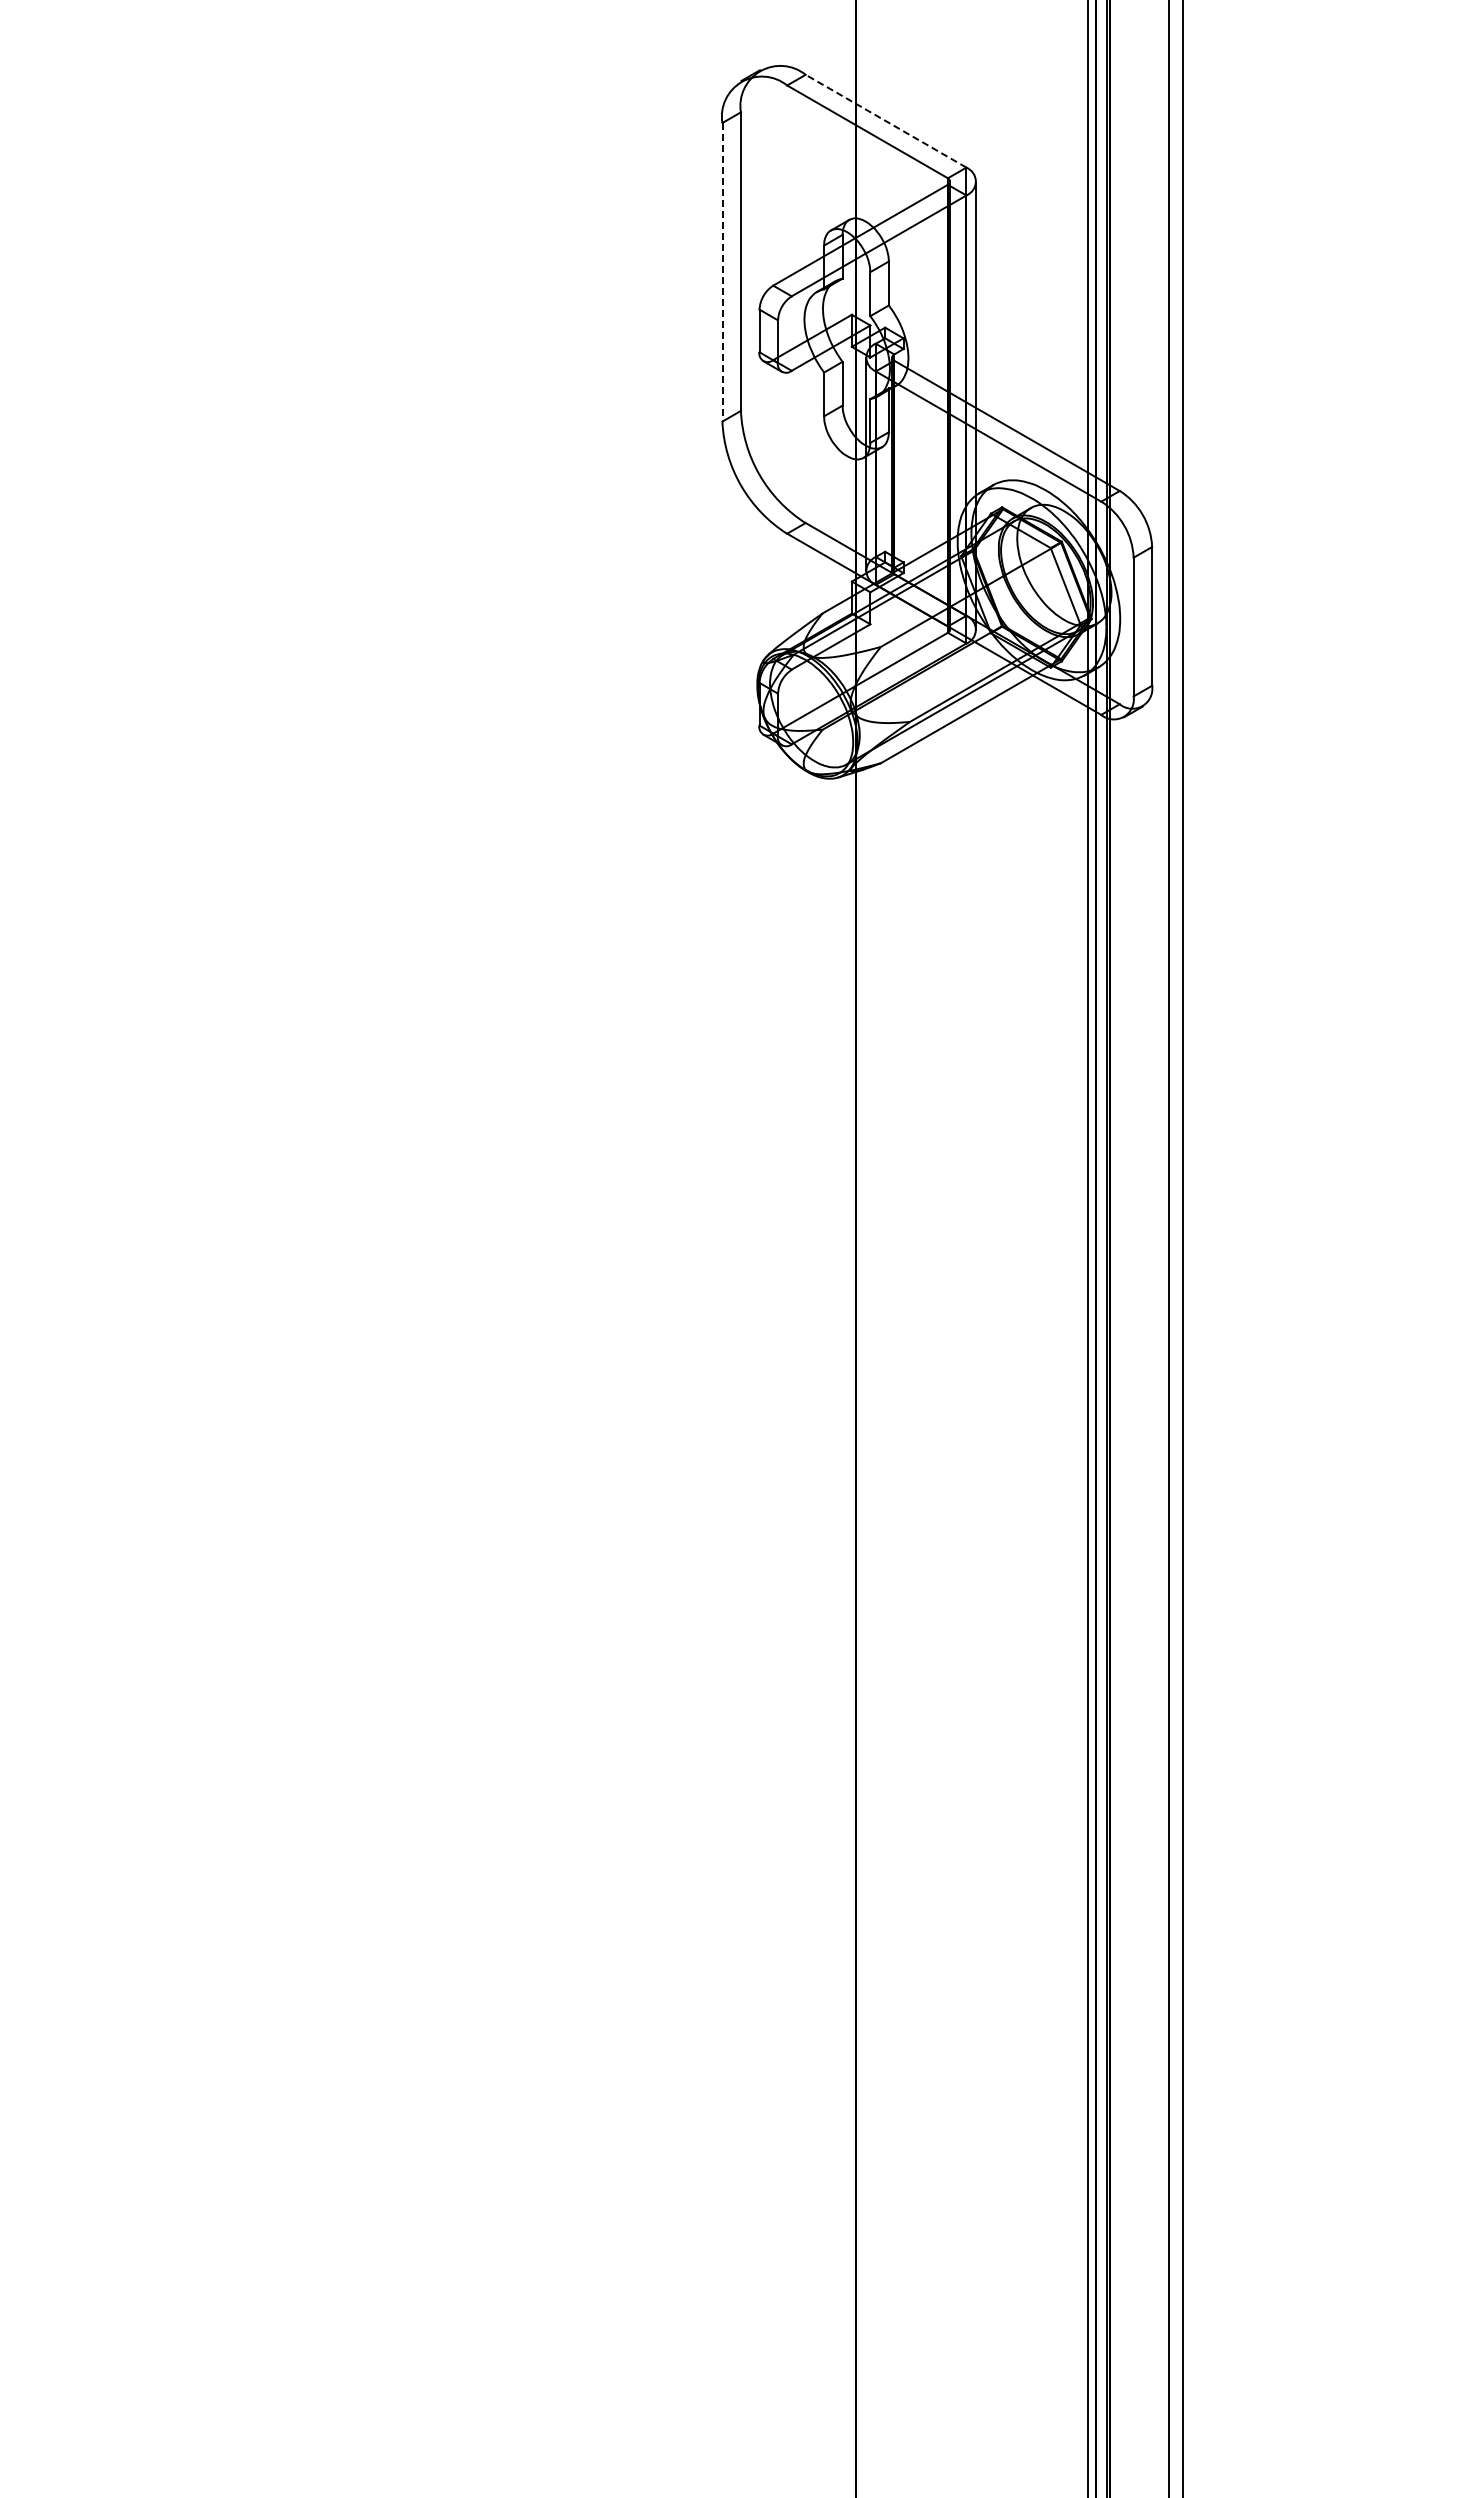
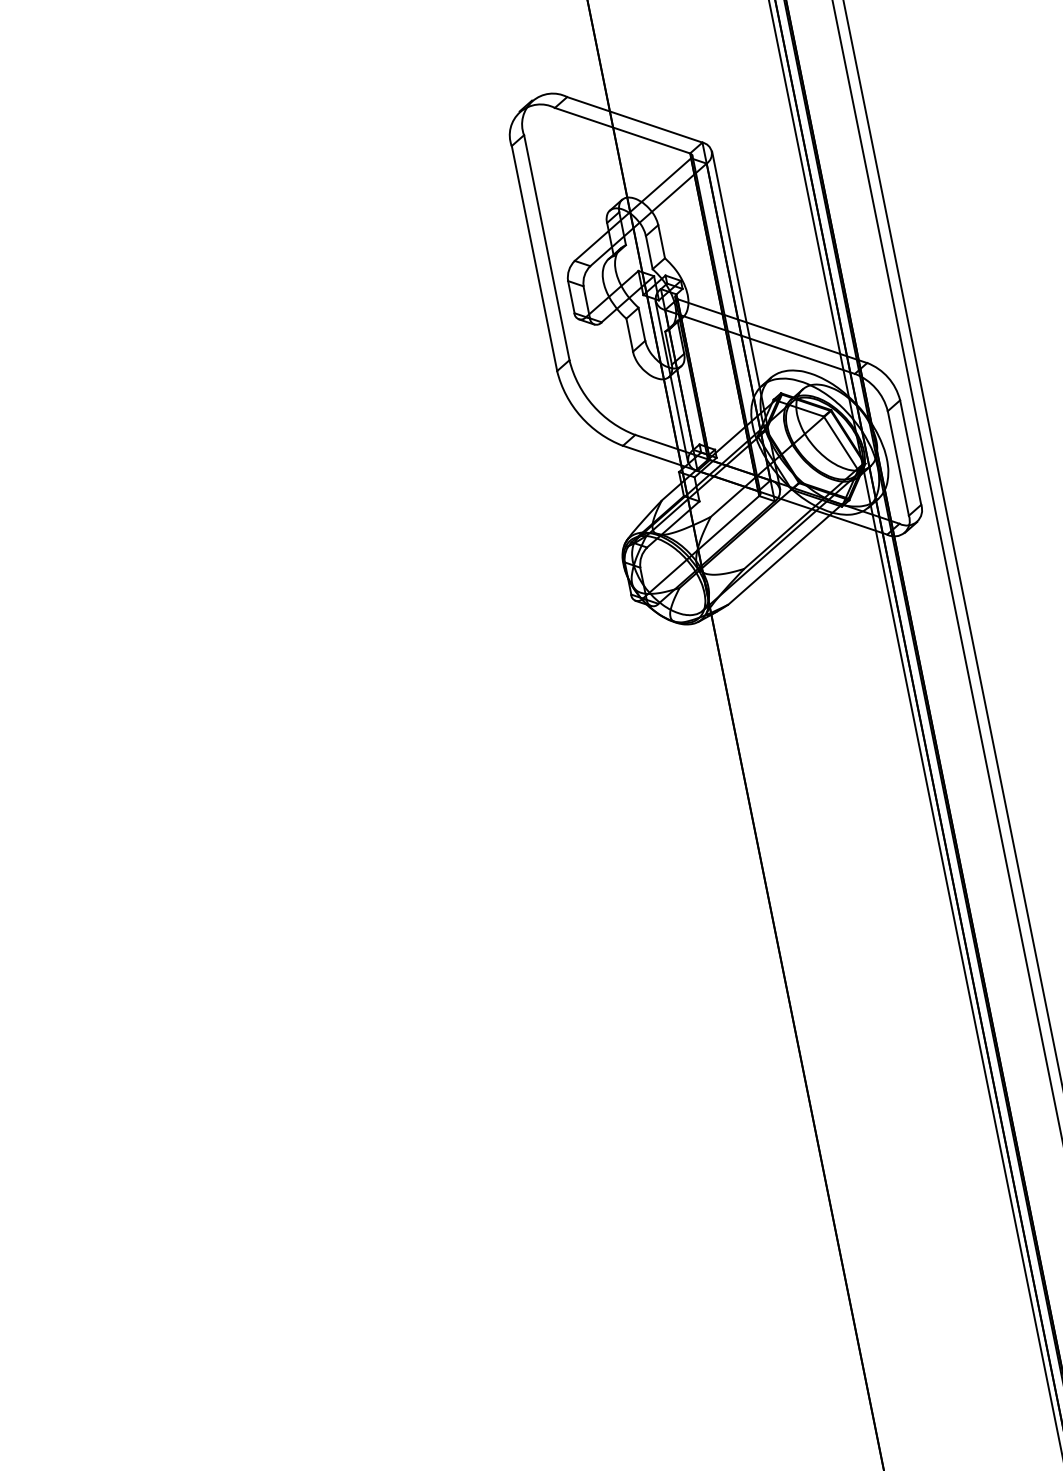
line: (886, 121) -> (635, 119), dashed -> solid
line: (722, 272) -> (534, 258), dashed -> solid

